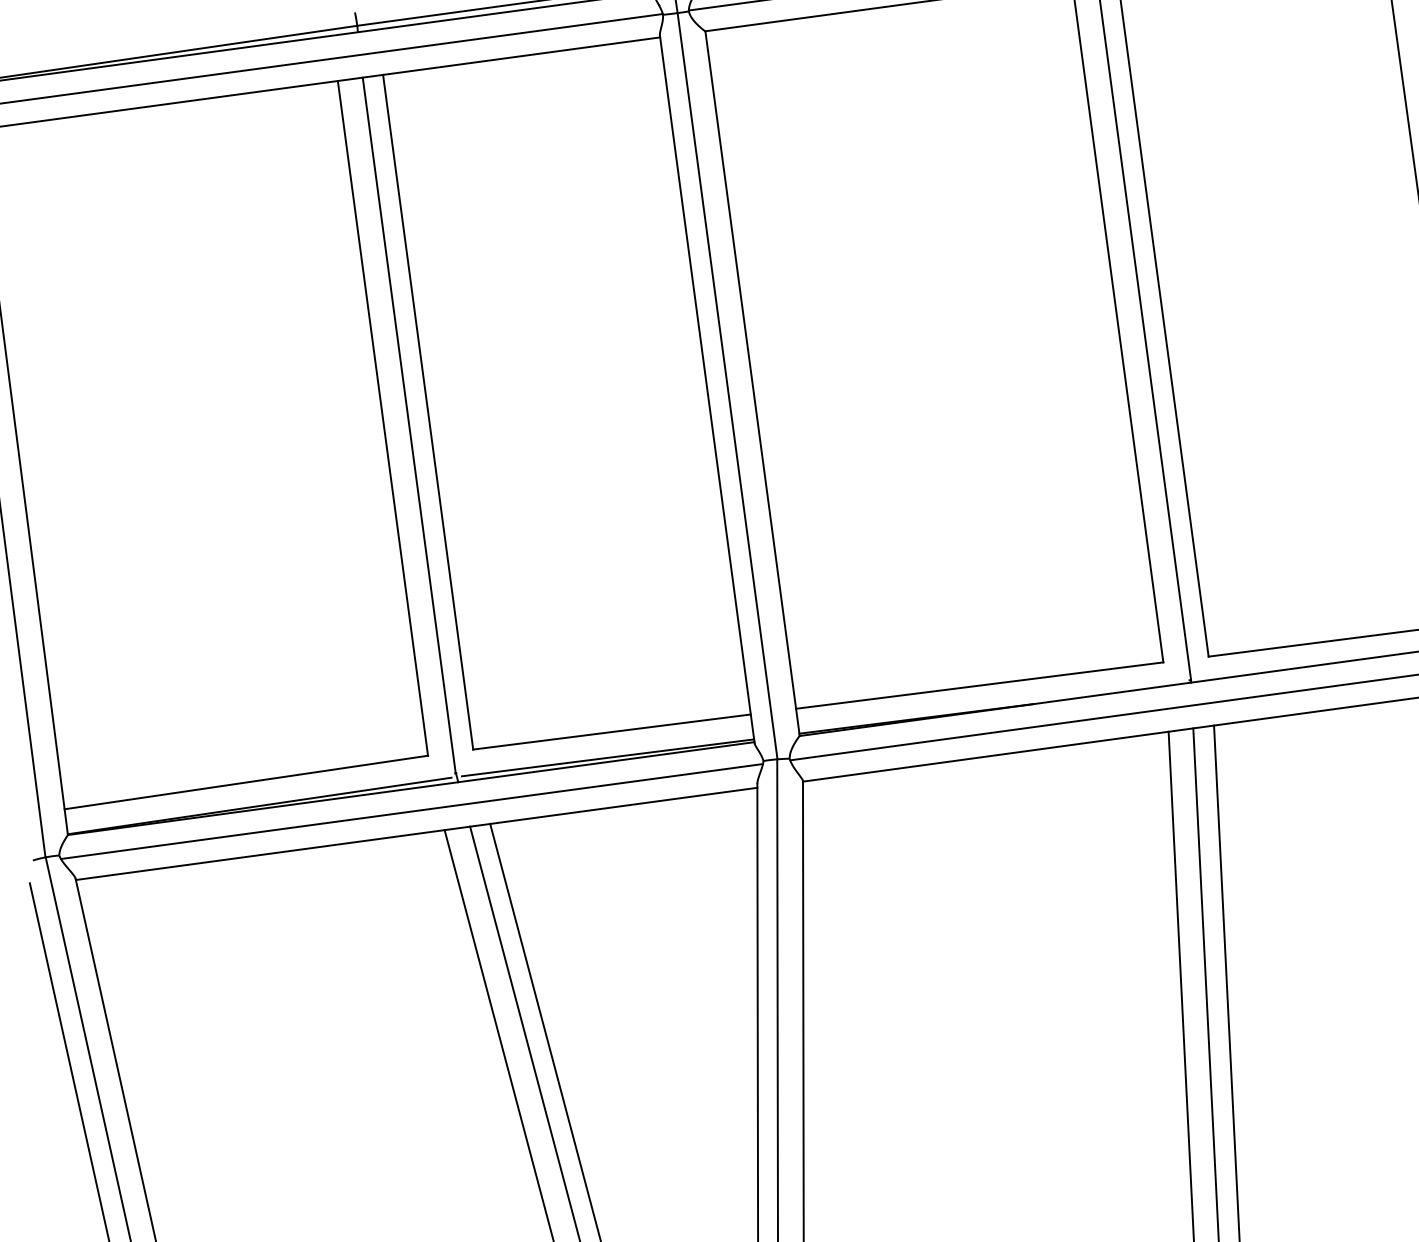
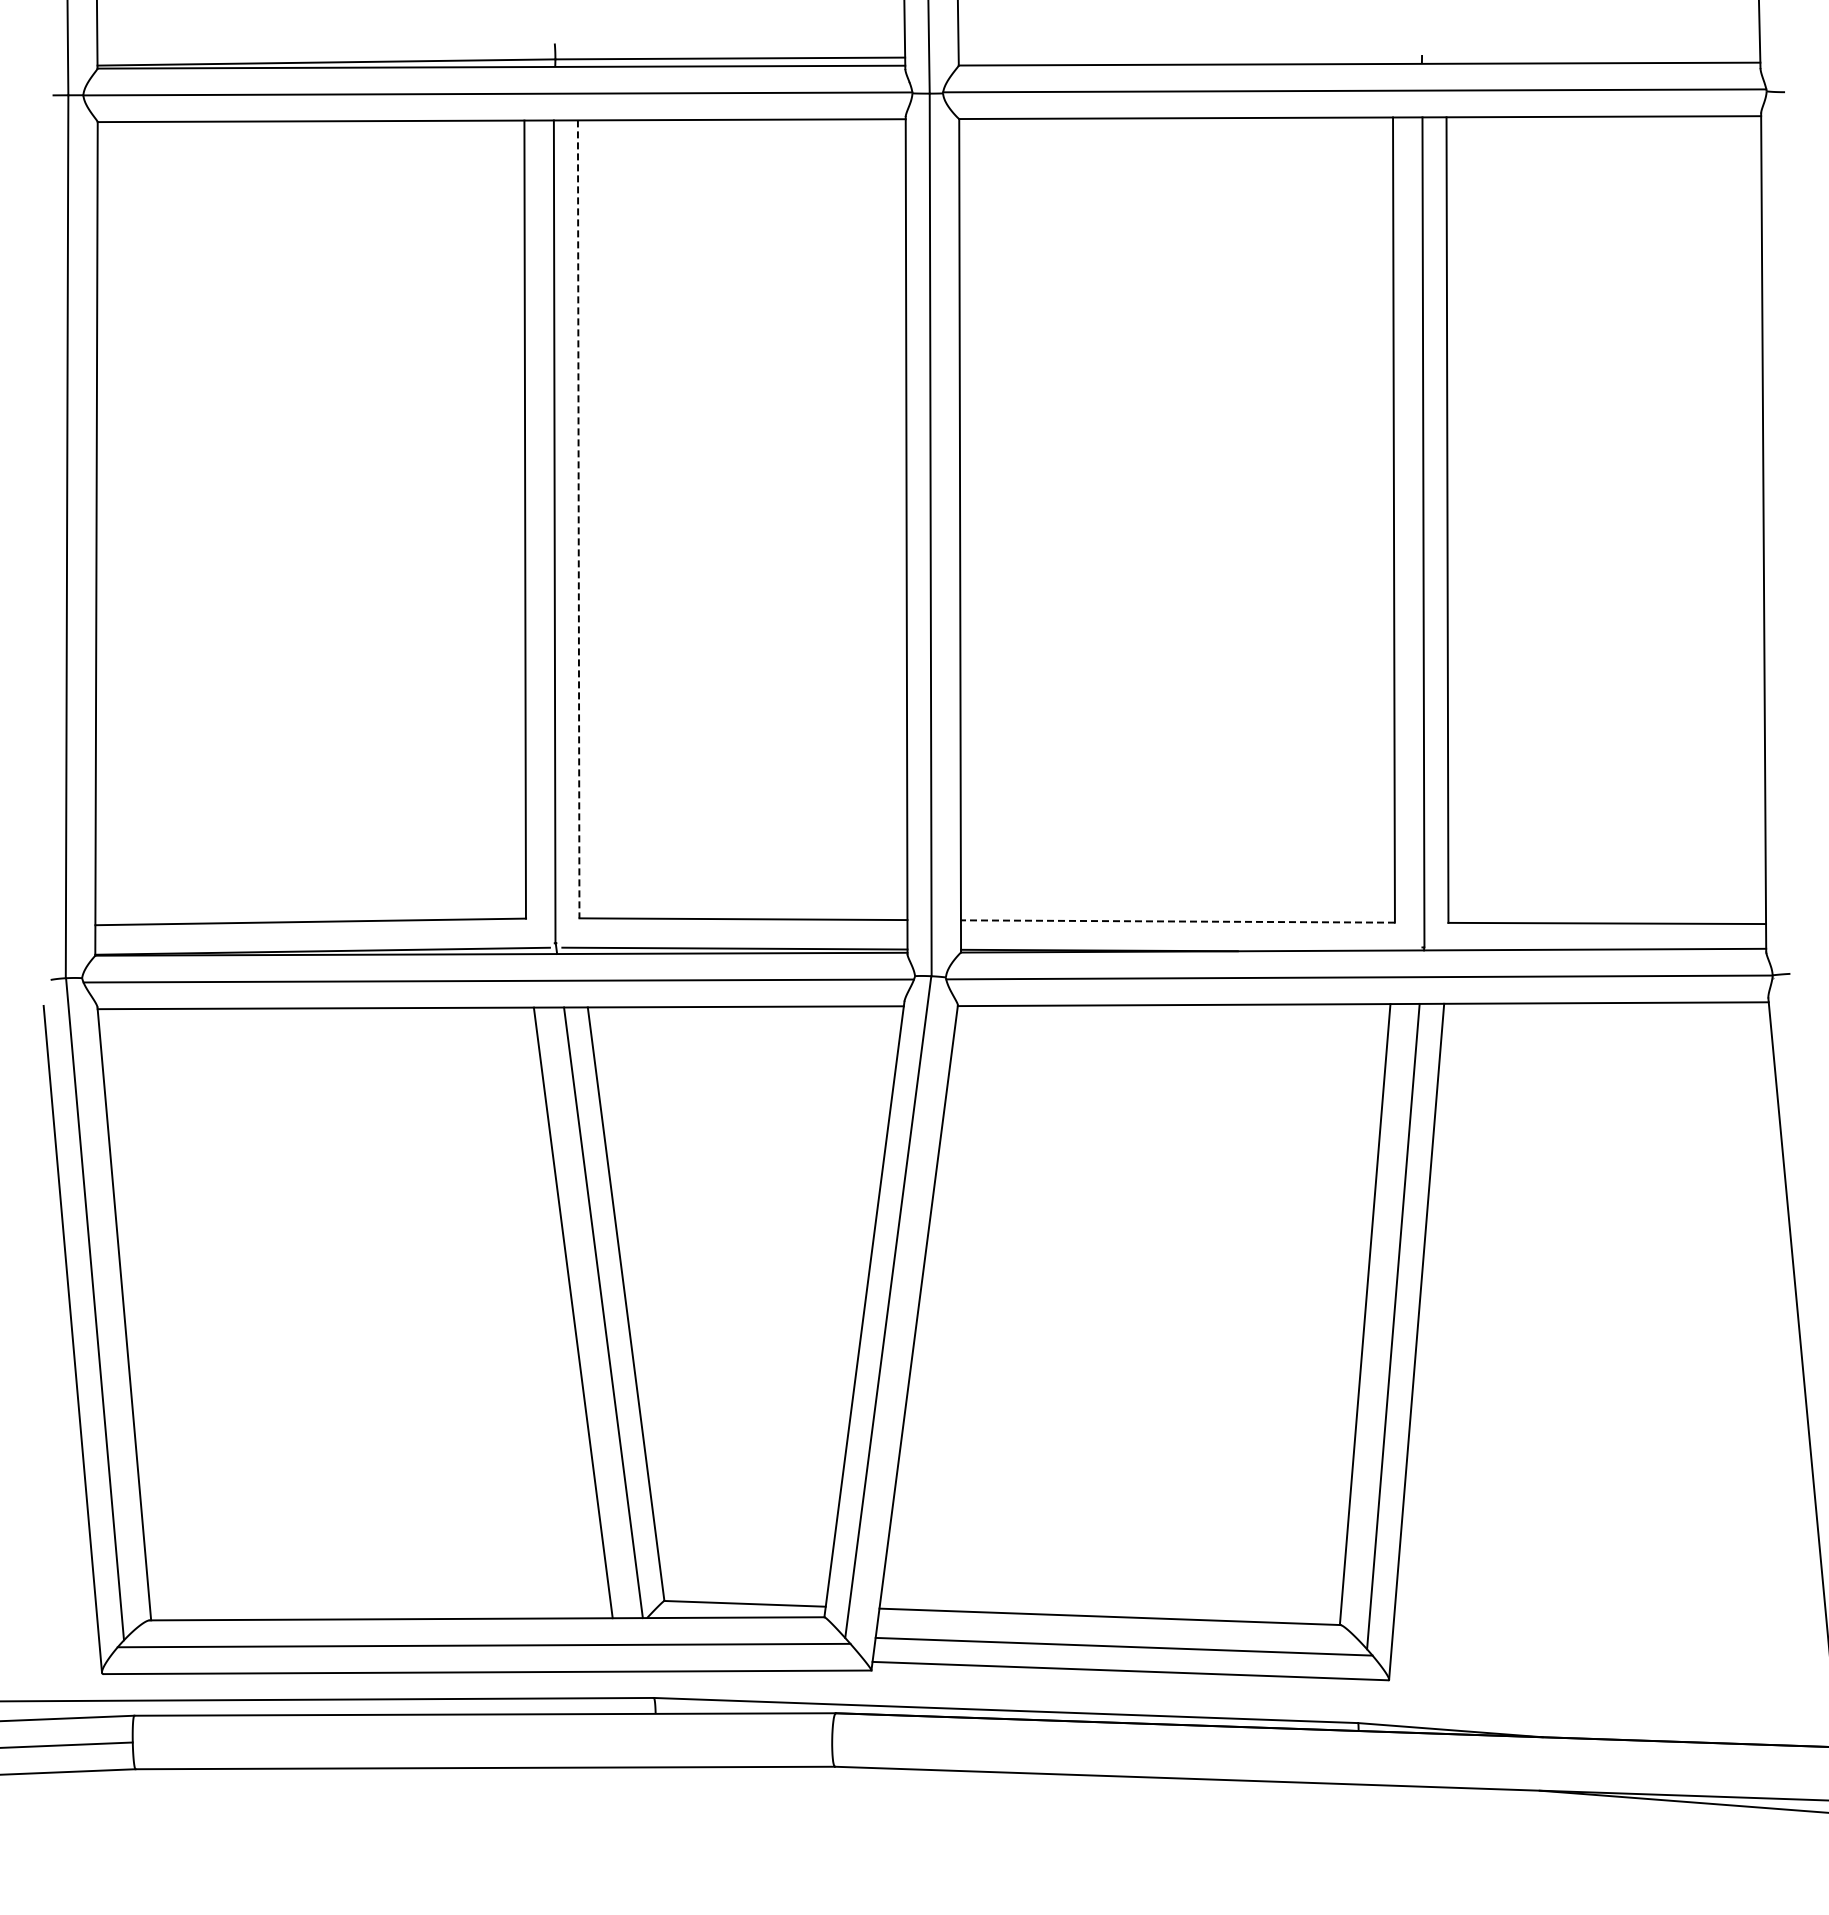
line: (428, 412) -> (578, 519), solid -> dashed
line: (979, 685) -> (1177, 921), solid -> dashed

